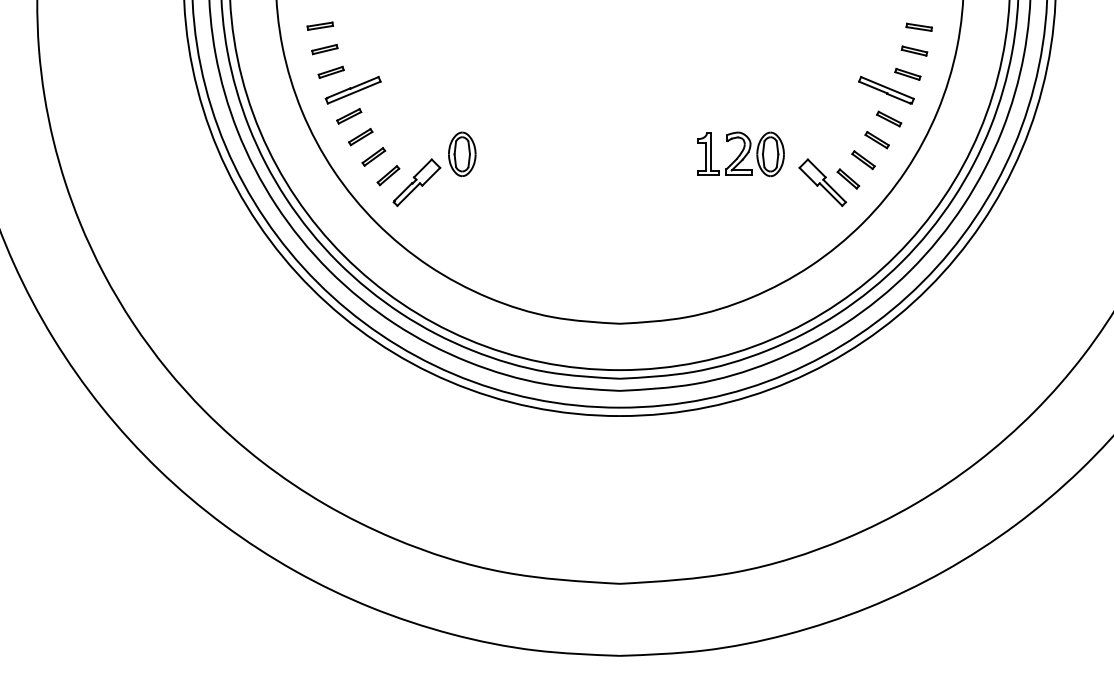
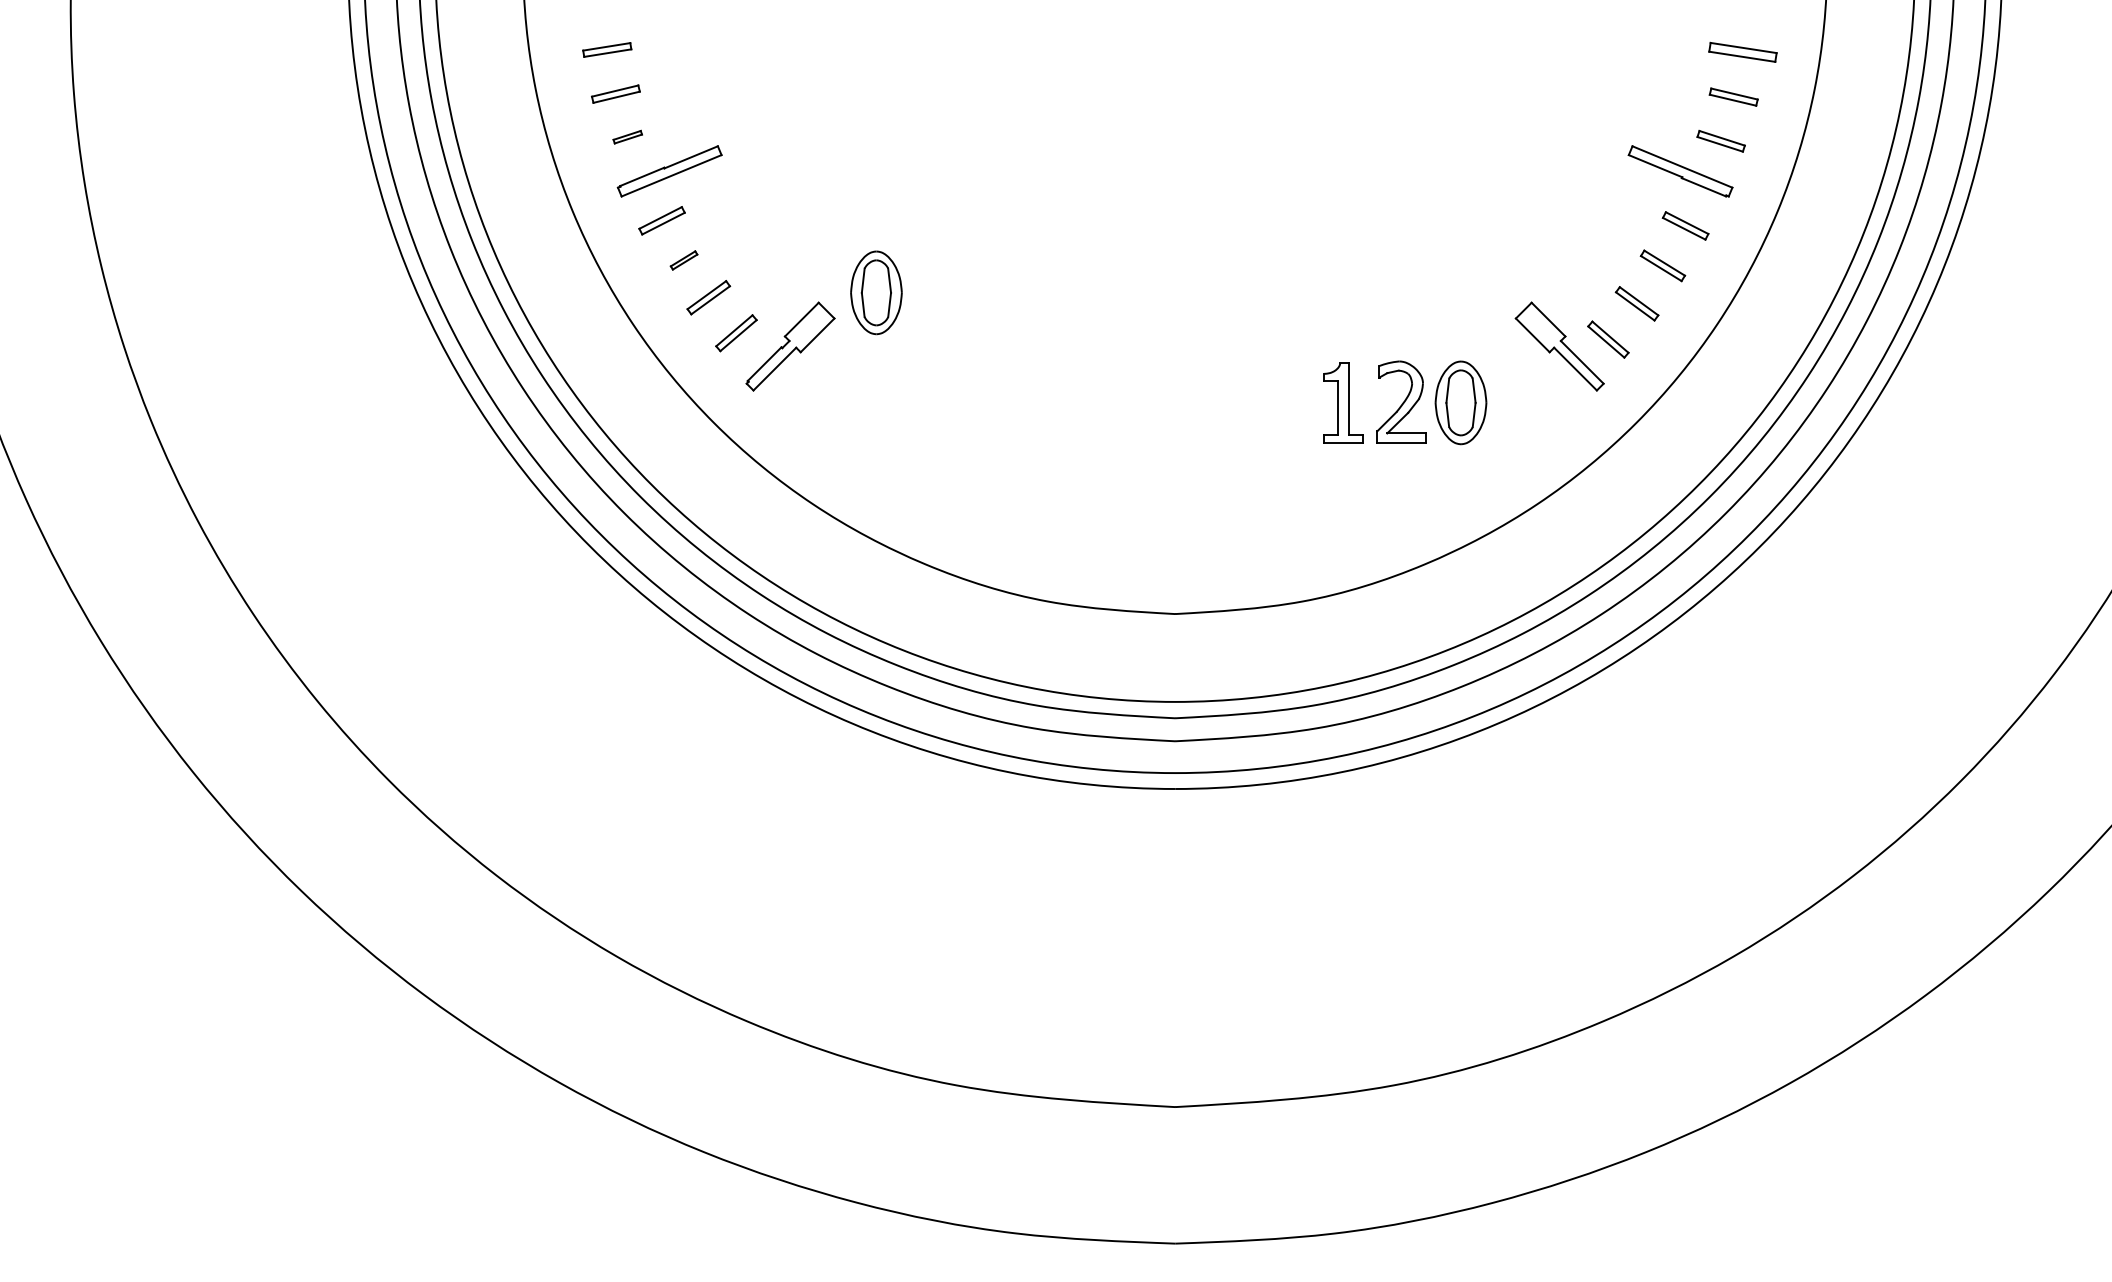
part: (918, 26) -> (1741, 50), size x1.4
part: (330, 71) -> (626, 135), size x0.6
part: (360, 137) -> (683, 260), size x0.6
part: (740, 154) -> (1403, 403), moved

